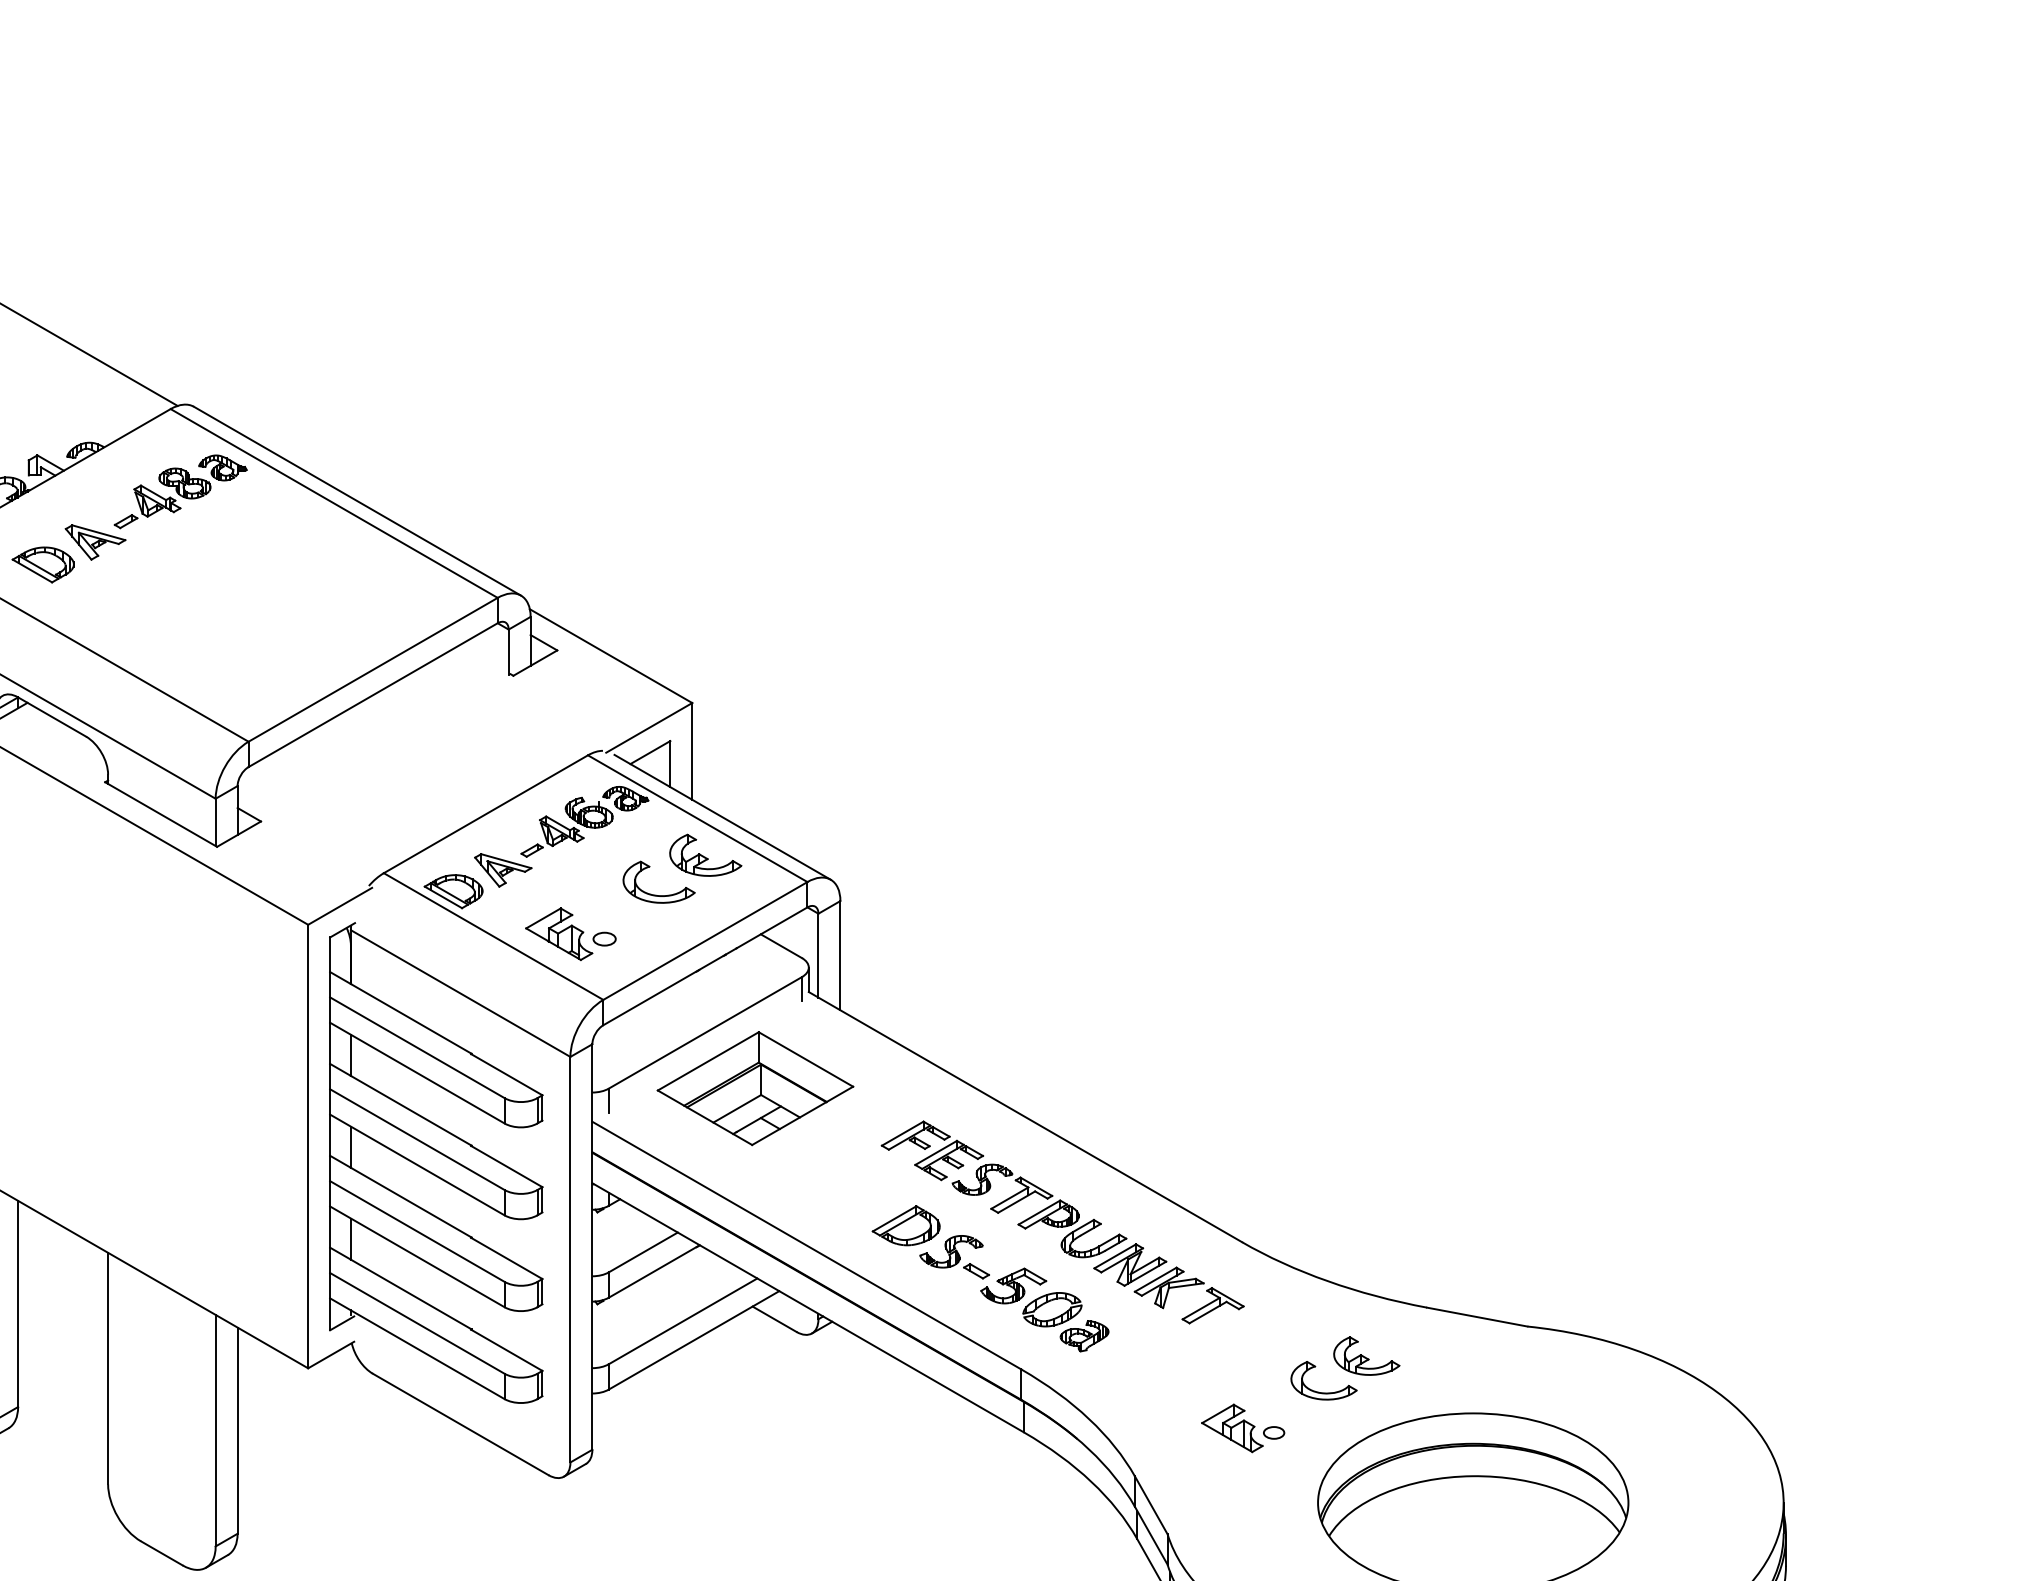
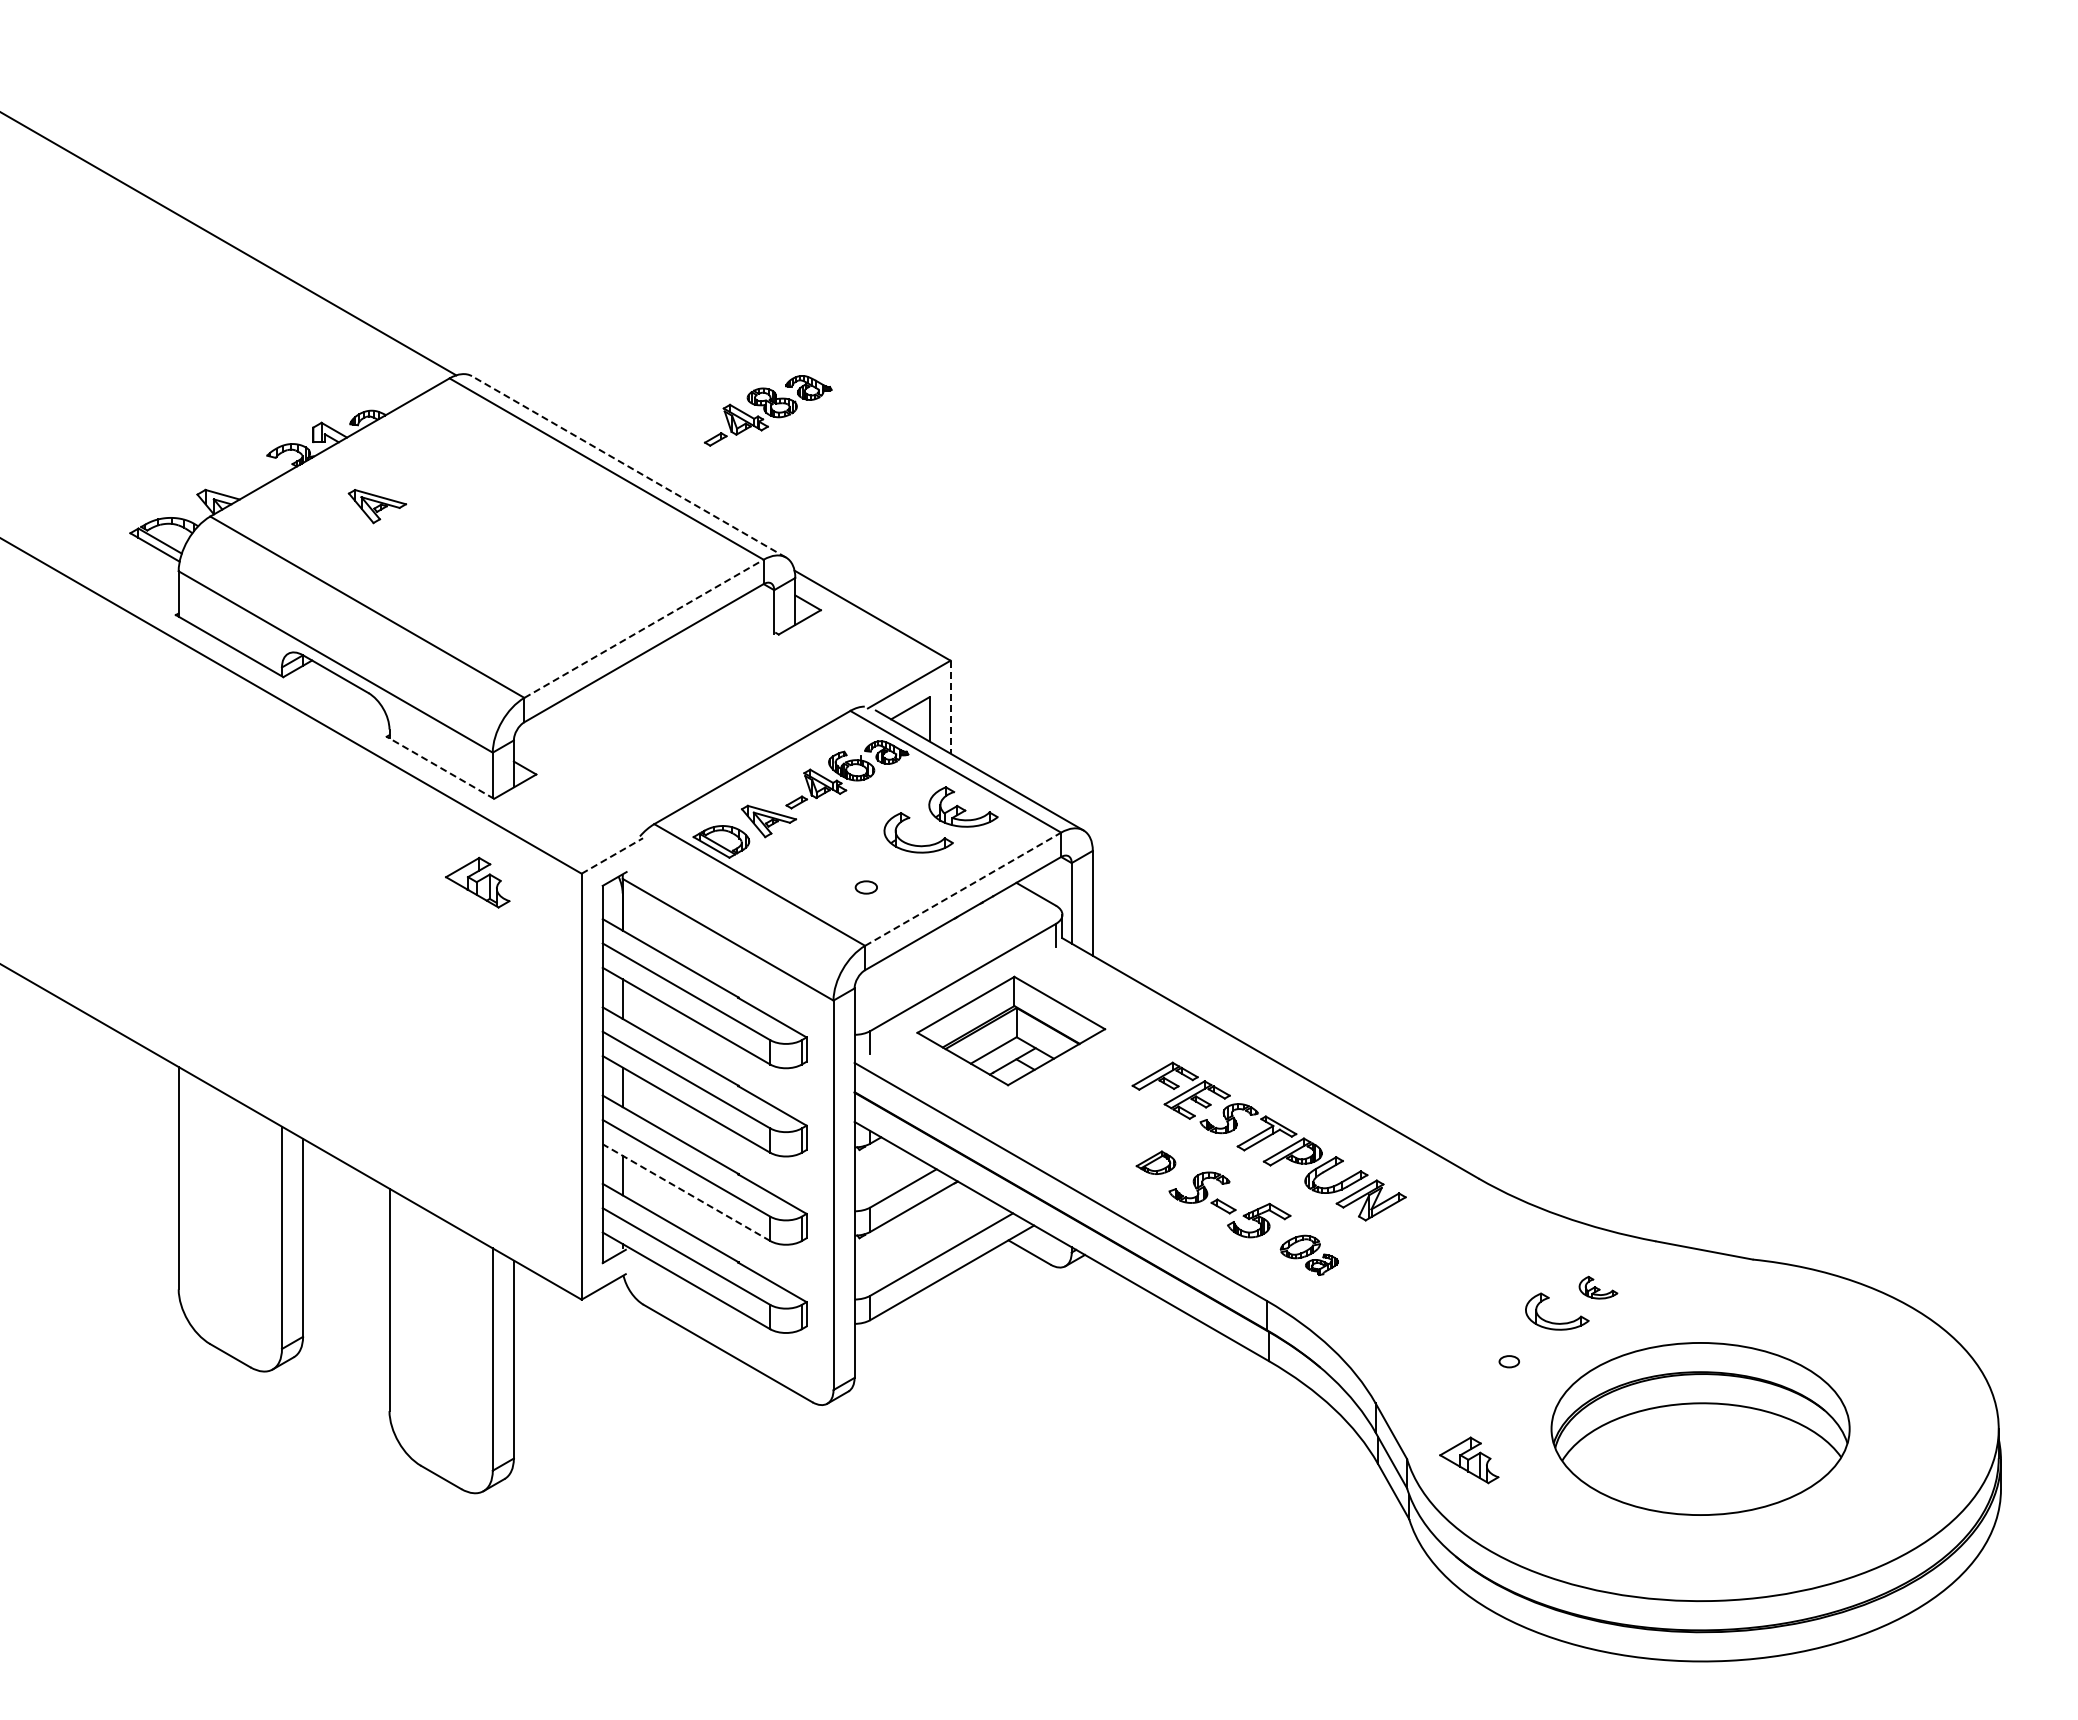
part: (179, 491) -> (767, 410), moved
line: (356, 500) -> (628, 466), solid -> dashed
part: (42, 564) -> (326, 527), removed
line: (373, 669) -> (644, 628), solid -> dashed
line: (692, 751) -> (950, 707), solid -> dashed
line: (160, 814) -> (439, 767), solid -> dashed
line: (340, 905) -> (612, 855), solid -> dashed
part: (558, 933) -> (477, 882), moved
line: (705, 941) -> (963, 889), solid -> dashed
part: (905, 1225) -> (1155, 1162), size x0.6
line: (417, 1256) -> (686, 1192), solid -> dashed
part: (1186, 1286) -> (1425, 1221), removed
part: (1066, 1322) -> (1309, 1255), size x0.7
part: (1366, 1355) -> (1598, 1287), size x0.6
part: (1232, 1428) -> (1469, 1460), moved

